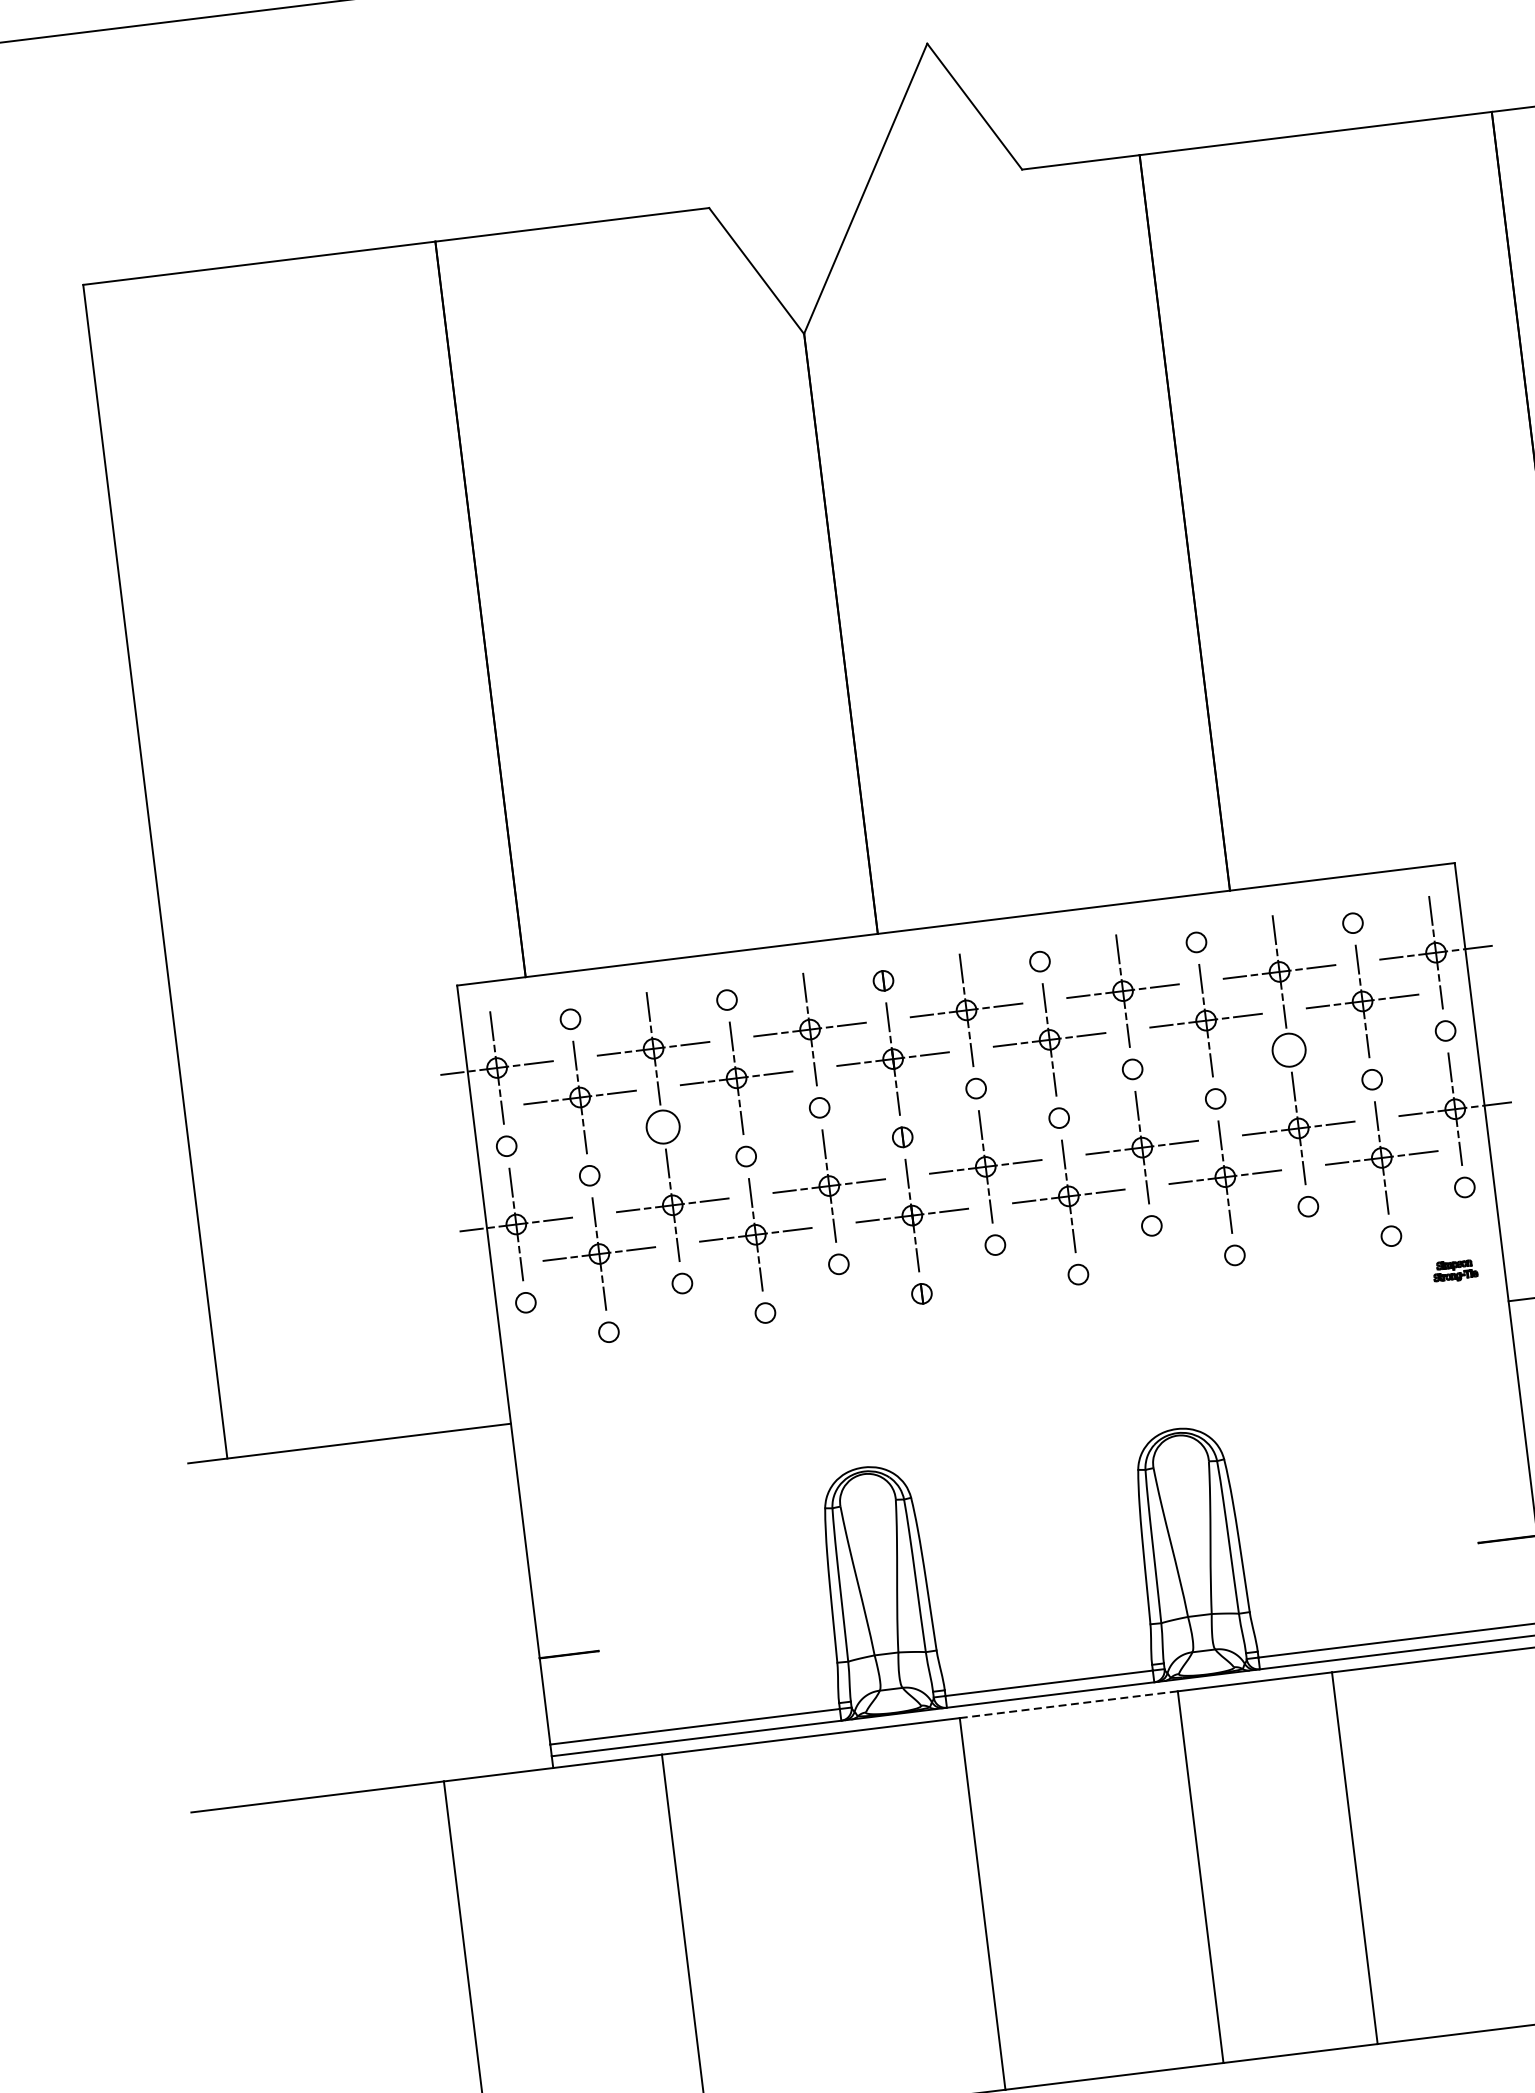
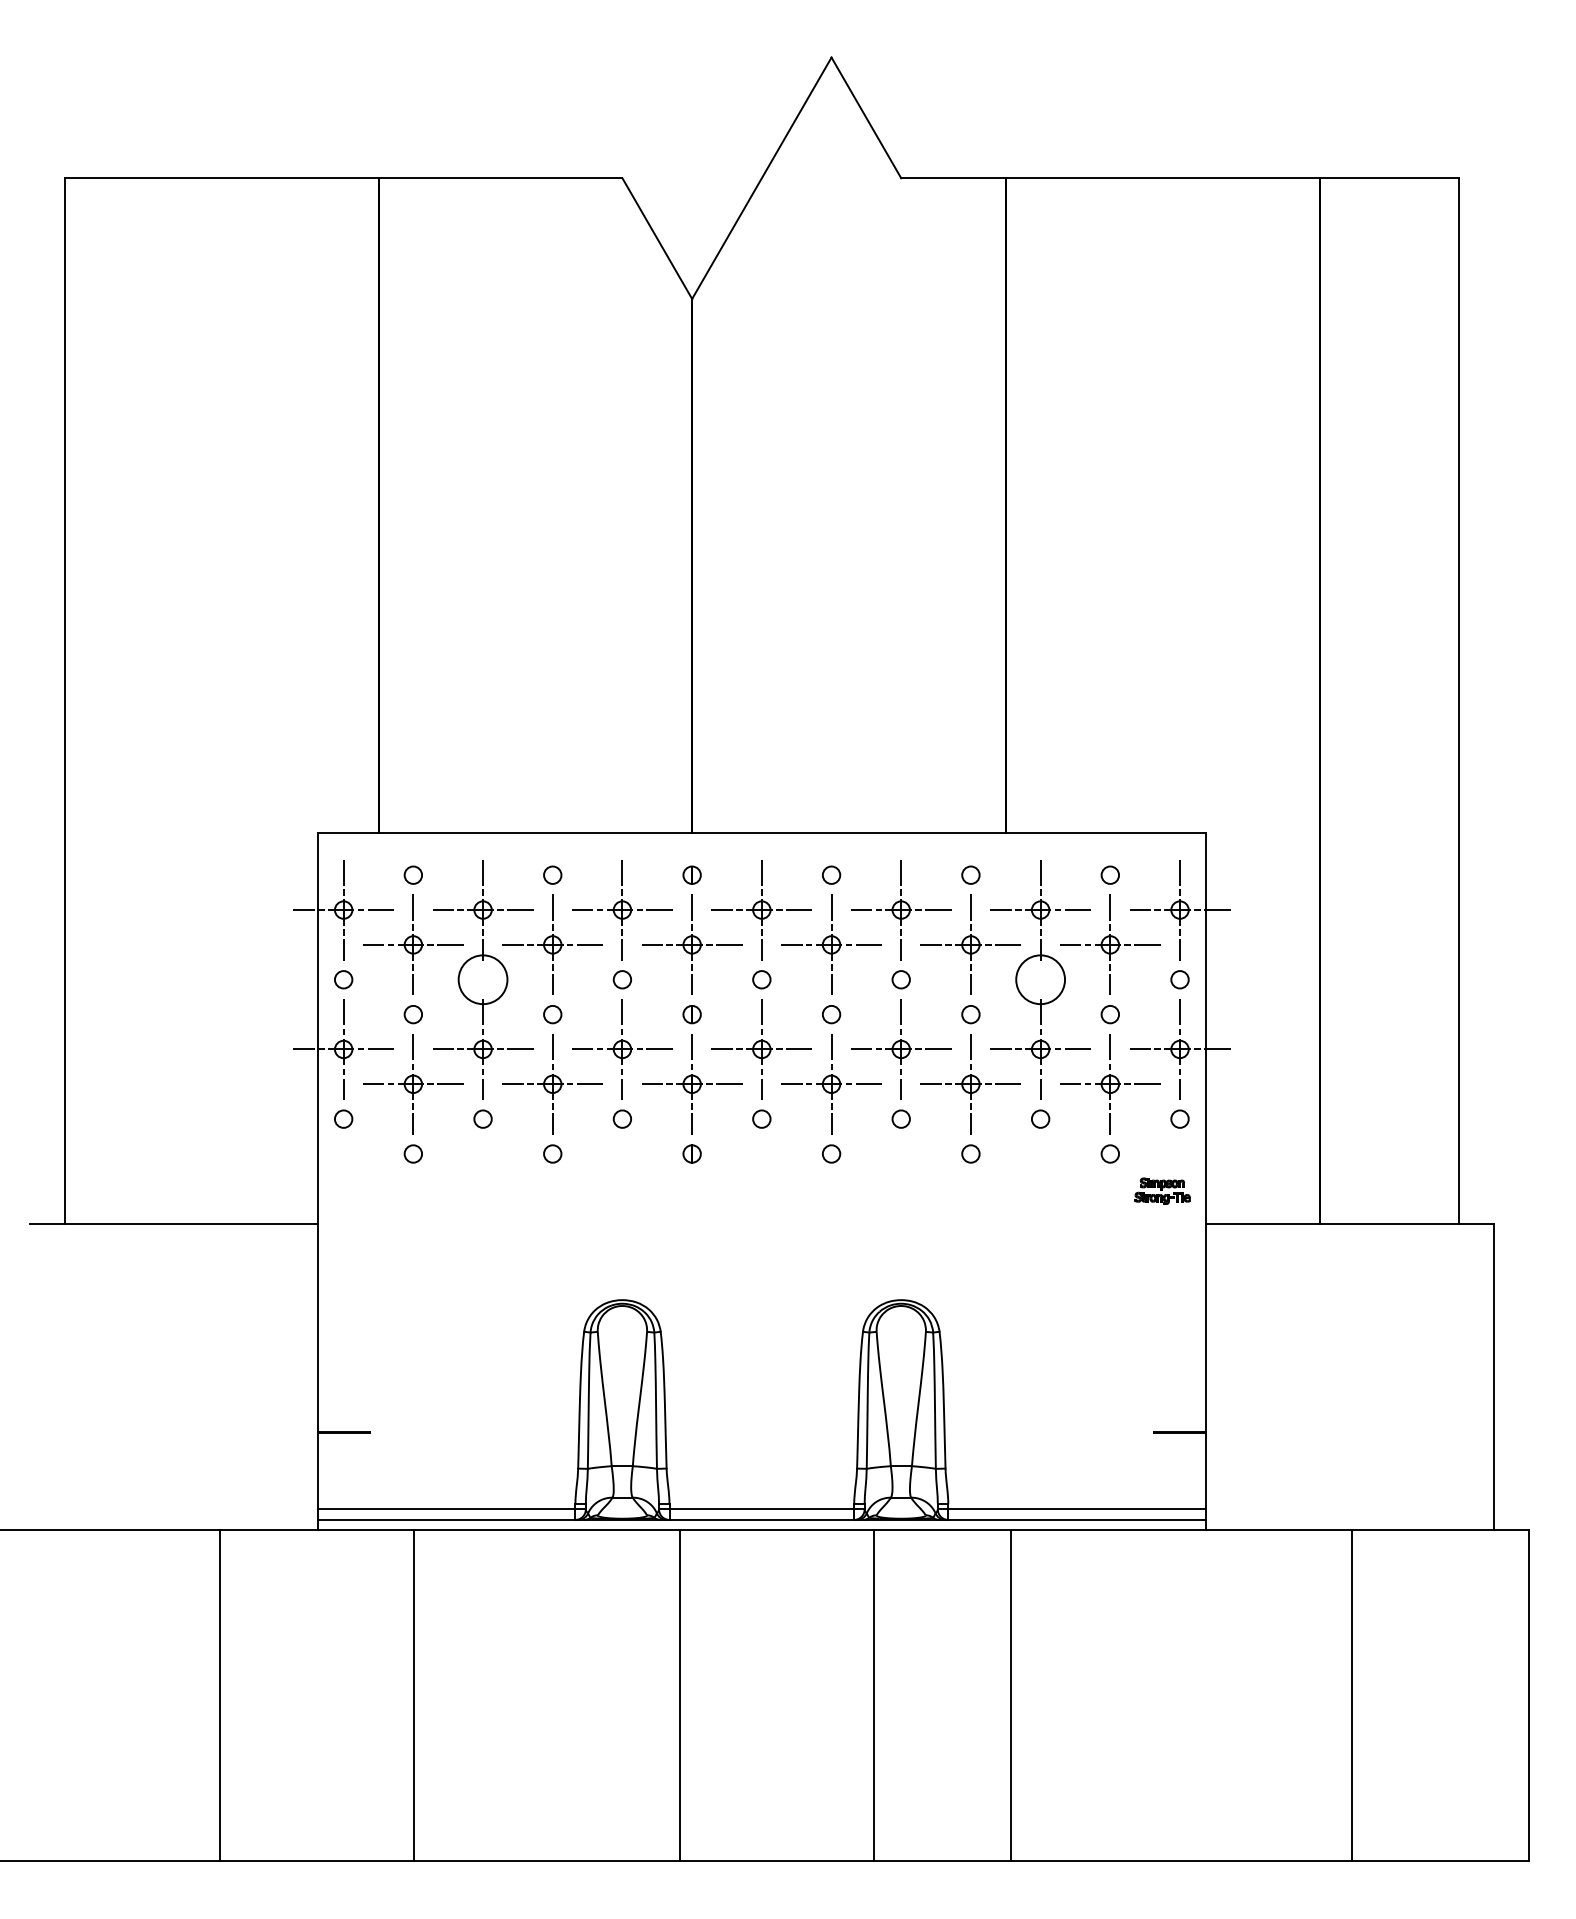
circle: (1288, 1049) -> (1040, 979), size x1.67
circle: (662, 1126) -> (482, 979), size x1.67
part: (1455, 1269) -> (1162, 1190), size x1.43
line: (1069, 1704) -> (777, 1530), dashed -> solid

